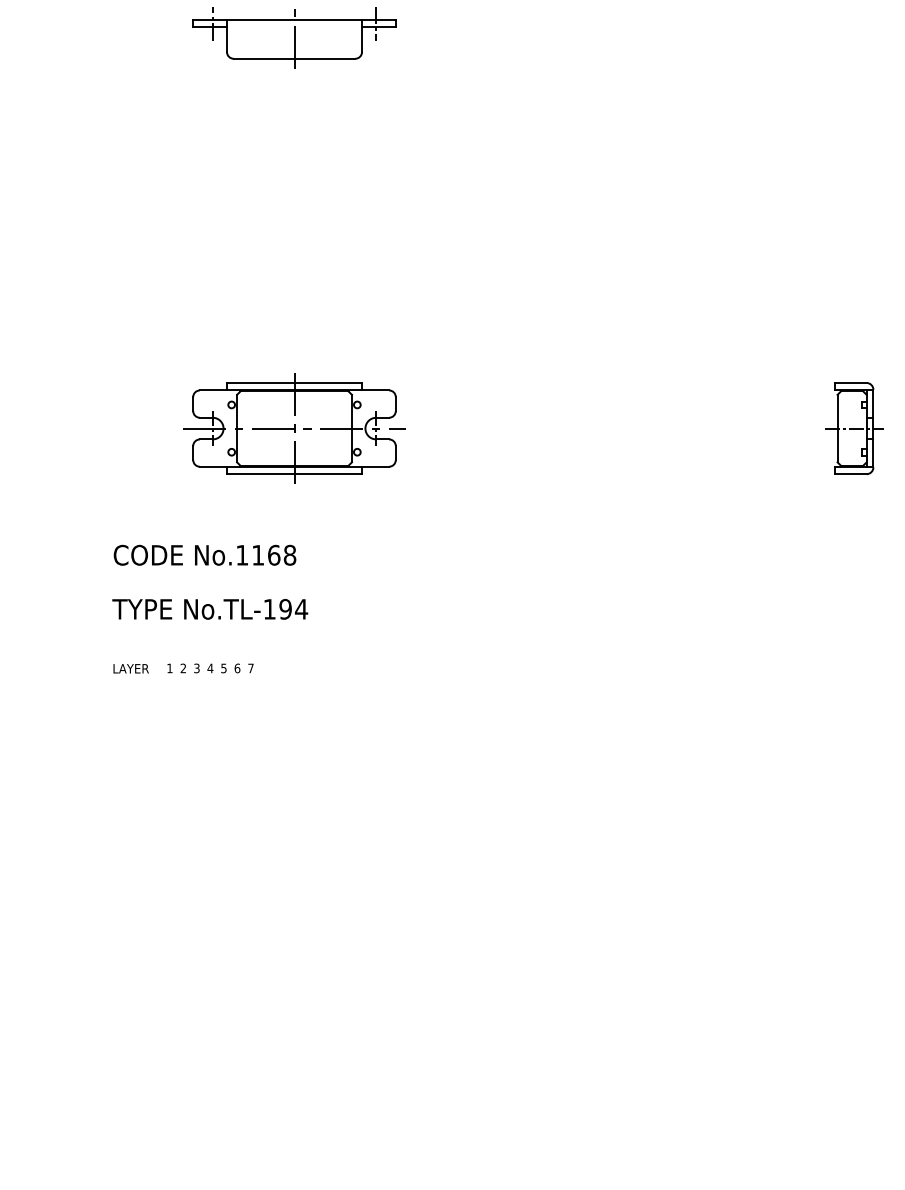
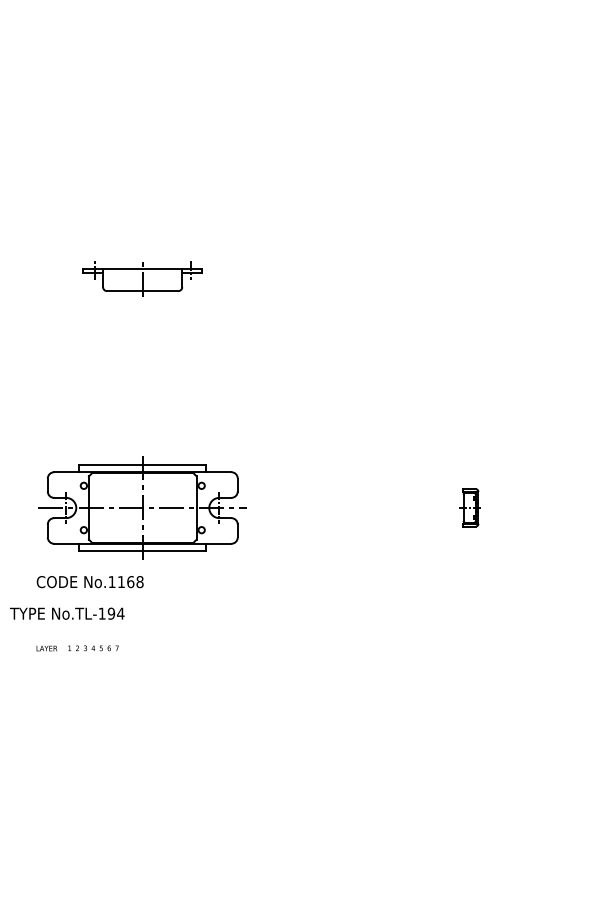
part: (294, 428) -> (142, 507), size x1.6
part: (854, 428) -> (470, 507), size x0.7
text: (210, 608) -> (67, 613), moved

